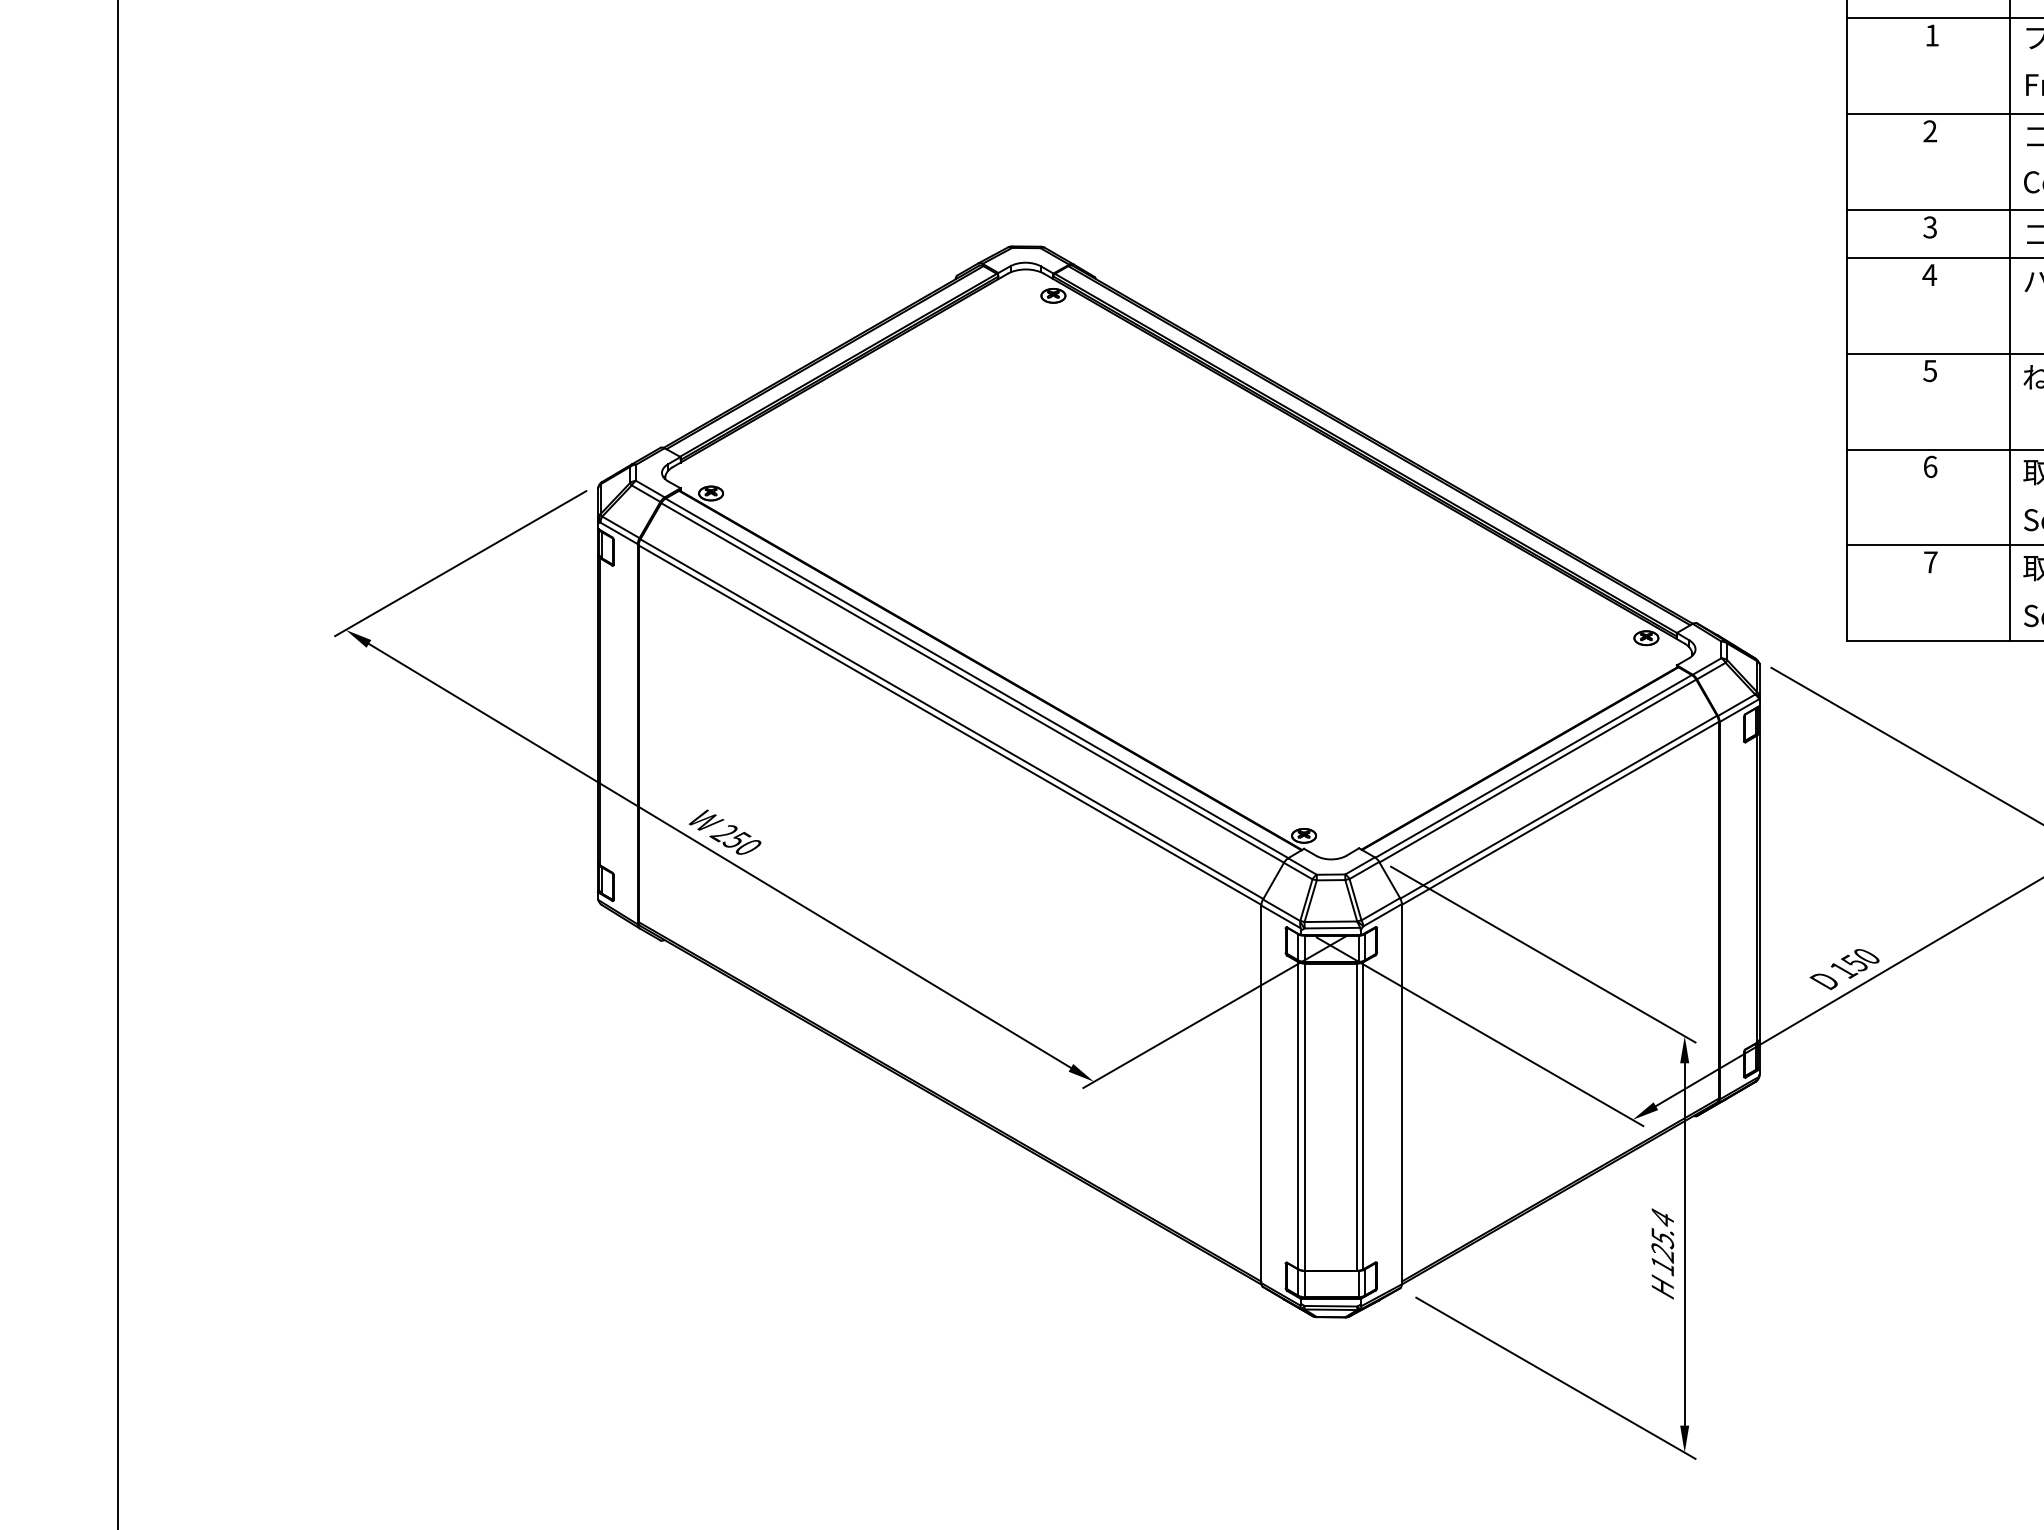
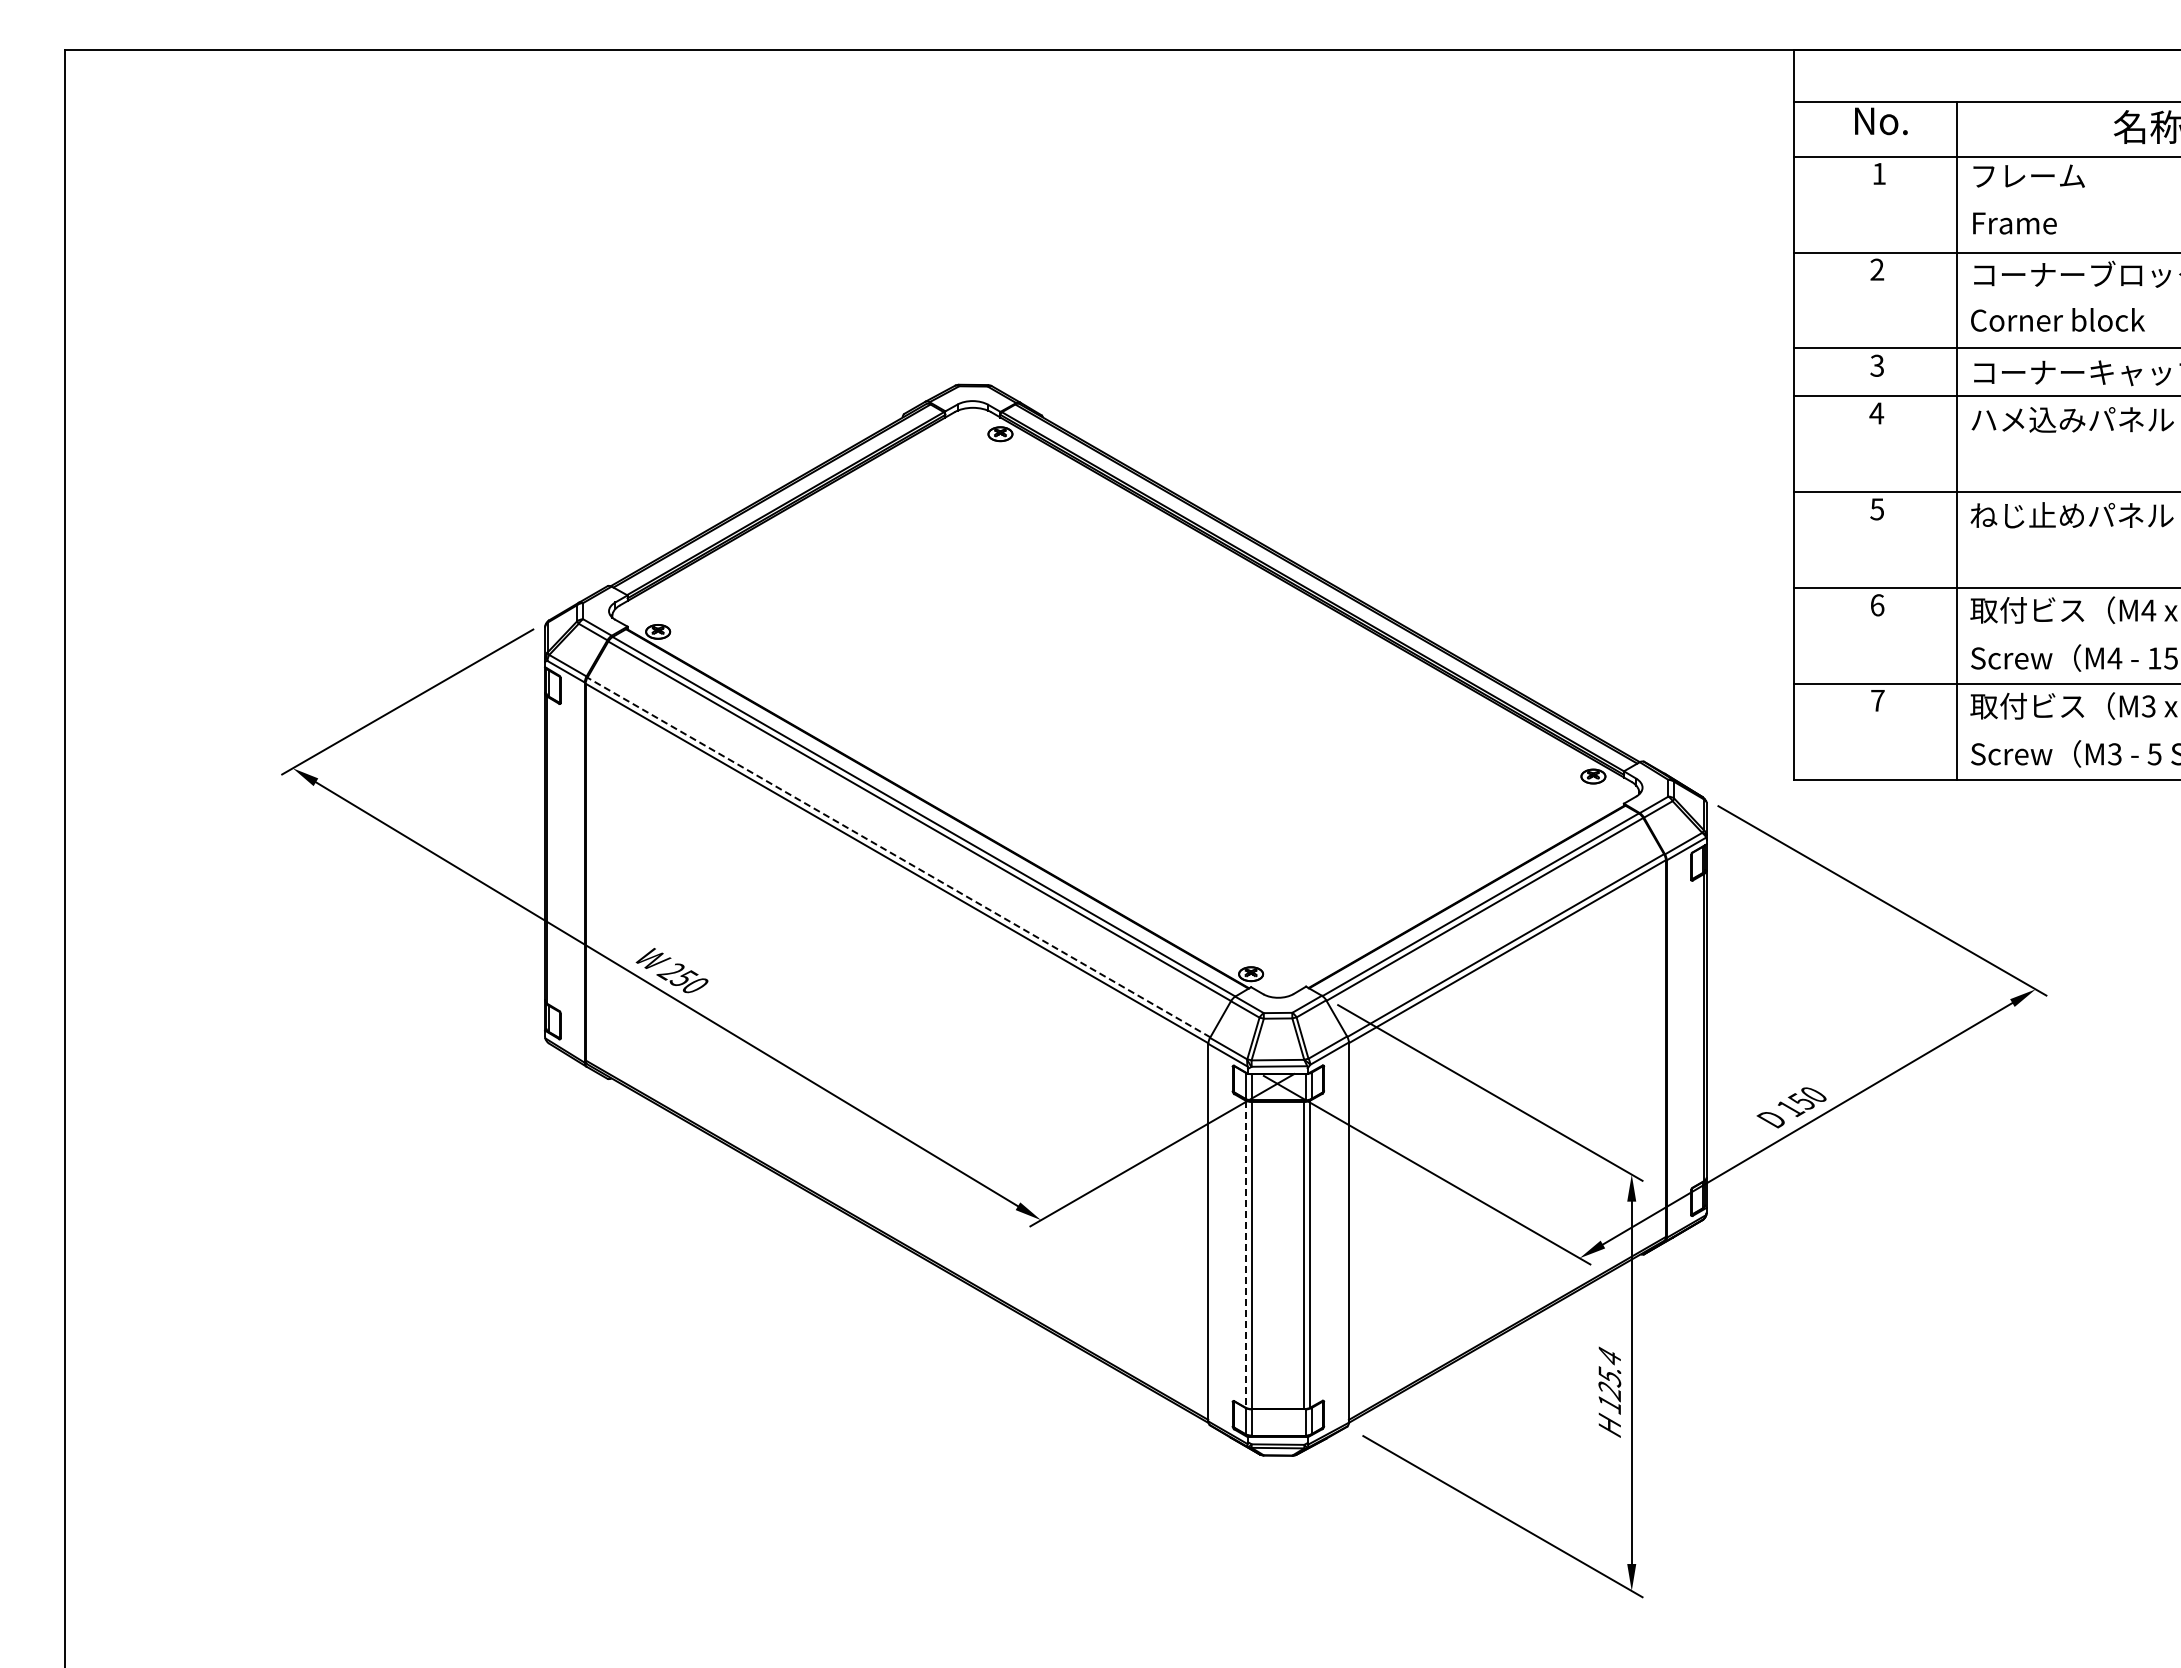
line: (951, 719) -> (898, 857), solid -> dashed
line: (1298, 1116) -> (1245, 1254), solid -> dashed

